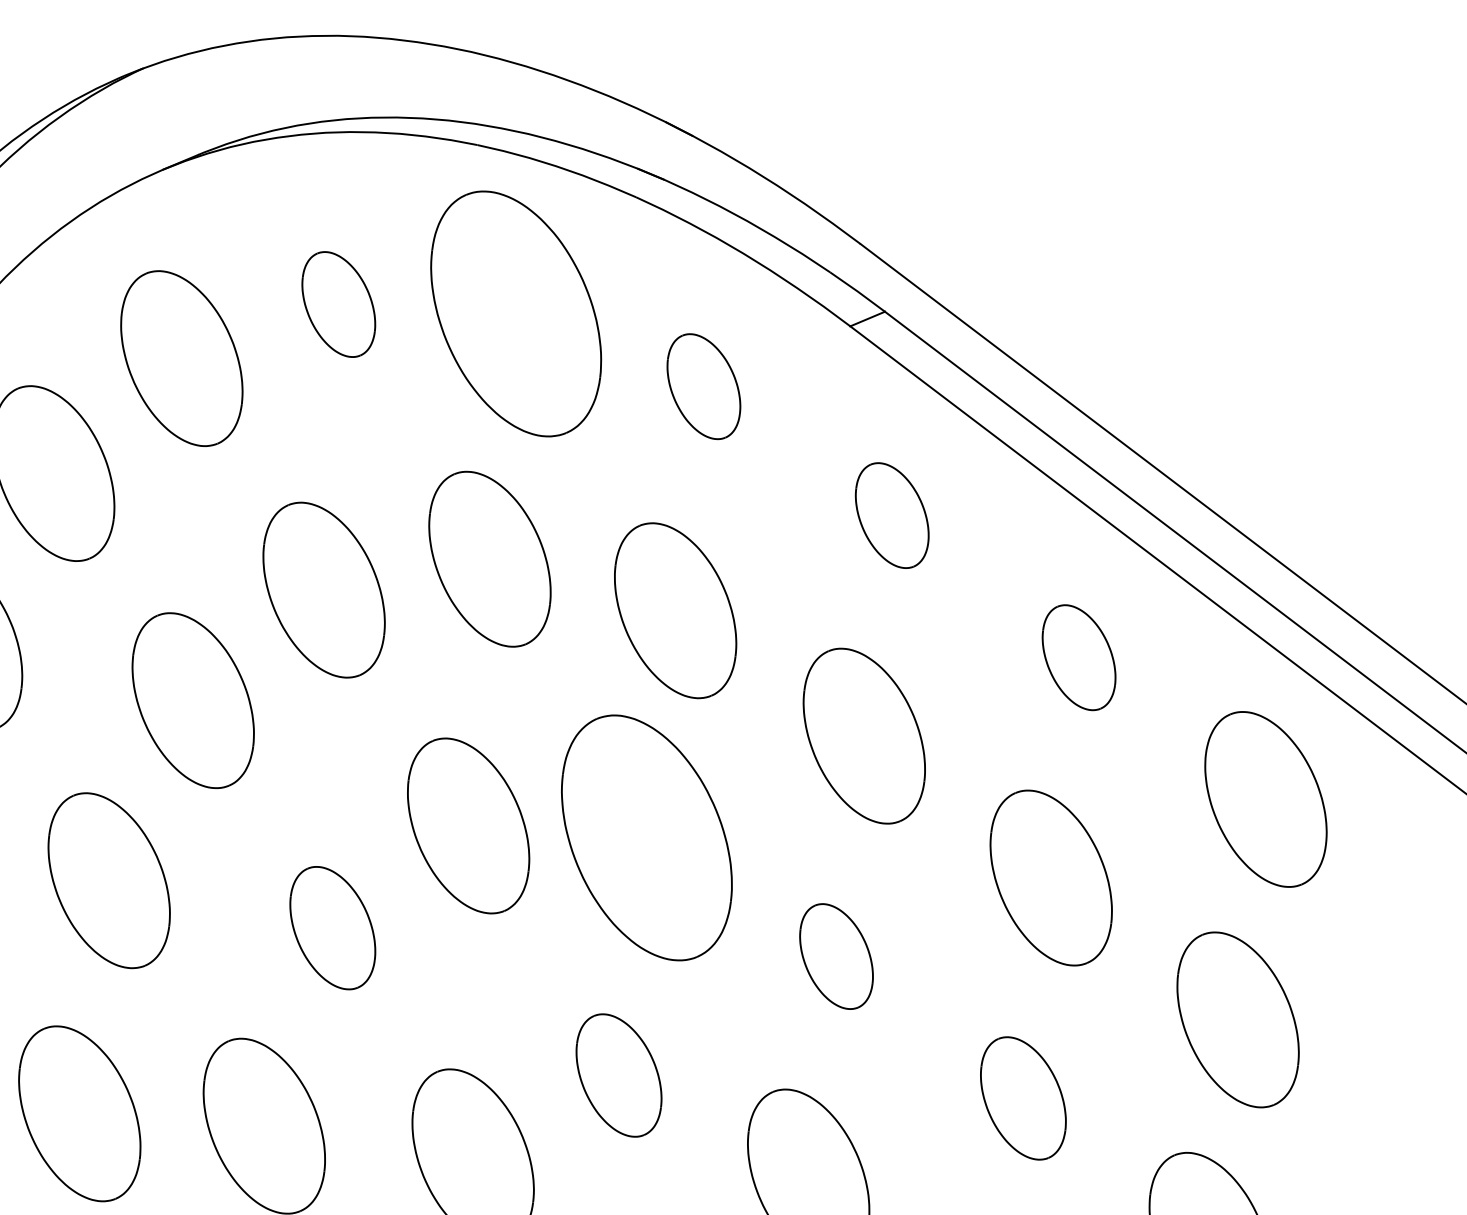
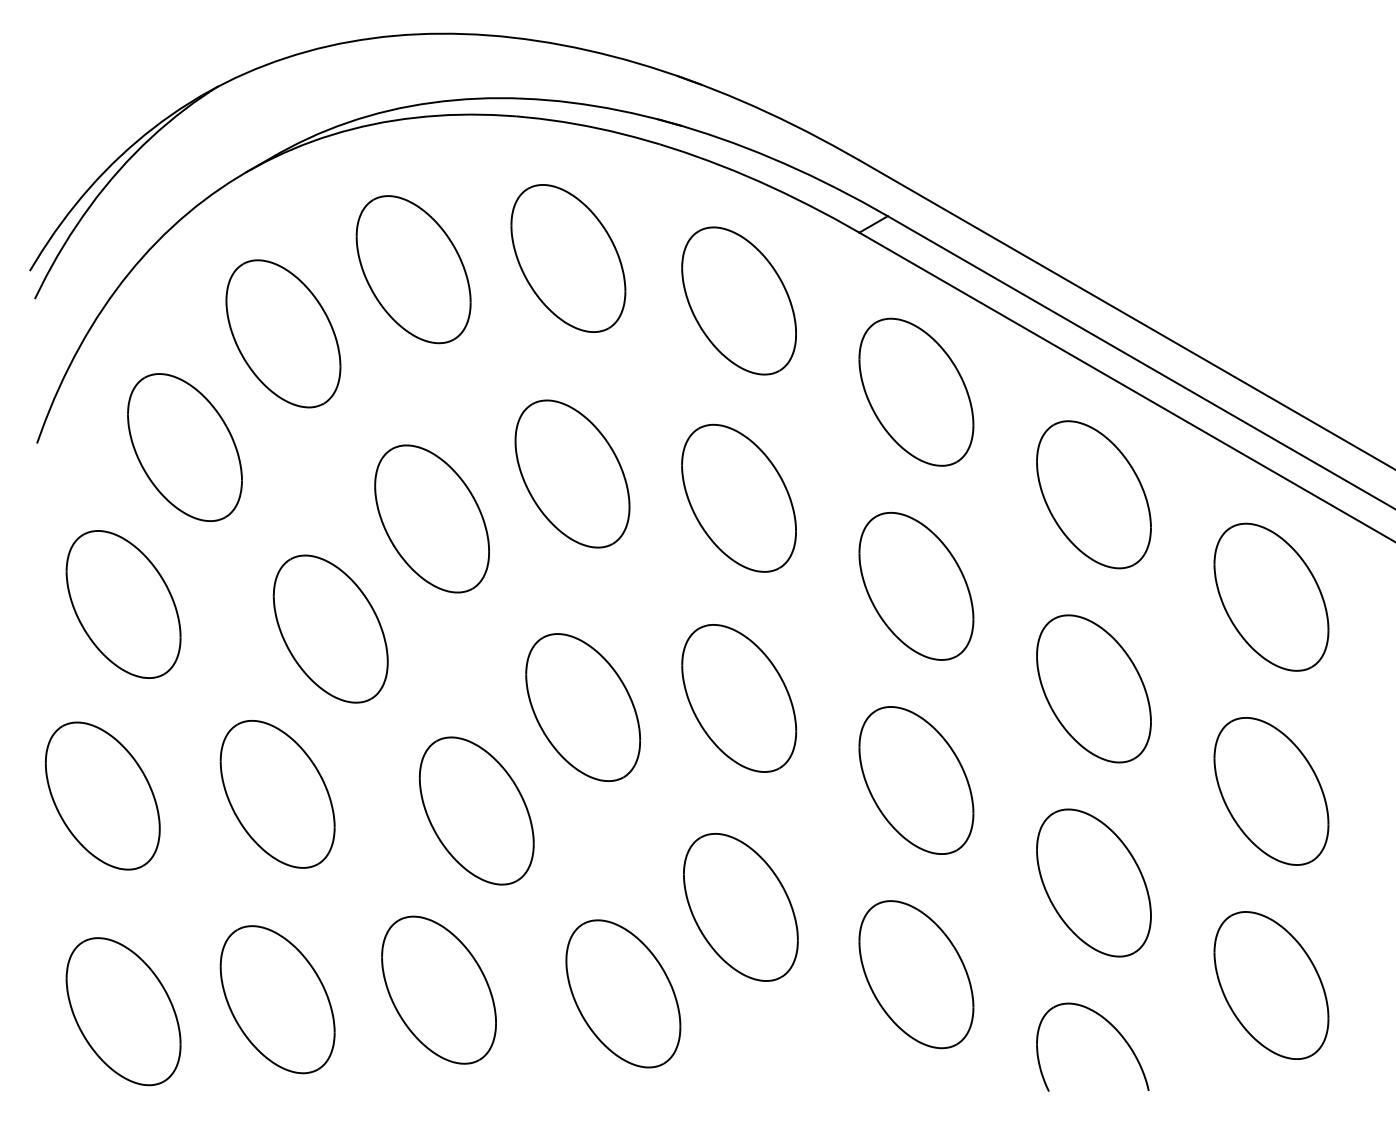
part: (338, 304) -> (413, 269), size x1.67
part: (516, 313) -> (568, 258), size x0.71
part: (703, 386) -> (738, 300), size x1.67
part: (892, 514) -> (916, 391), size x1.67
part: (1078, 657) -> (1093, 494), size x1.67
part: (647, 838) -> (739, 698), size x0.71
part: (332, 927) -> (476, 810), size x1.43
part: (836, 956) -> (916, 780), size x1.67
part: (618, 1075) -> (740, 907), size x1.43
part: (1022, 1097) -> (1093, 882), size x1.43

